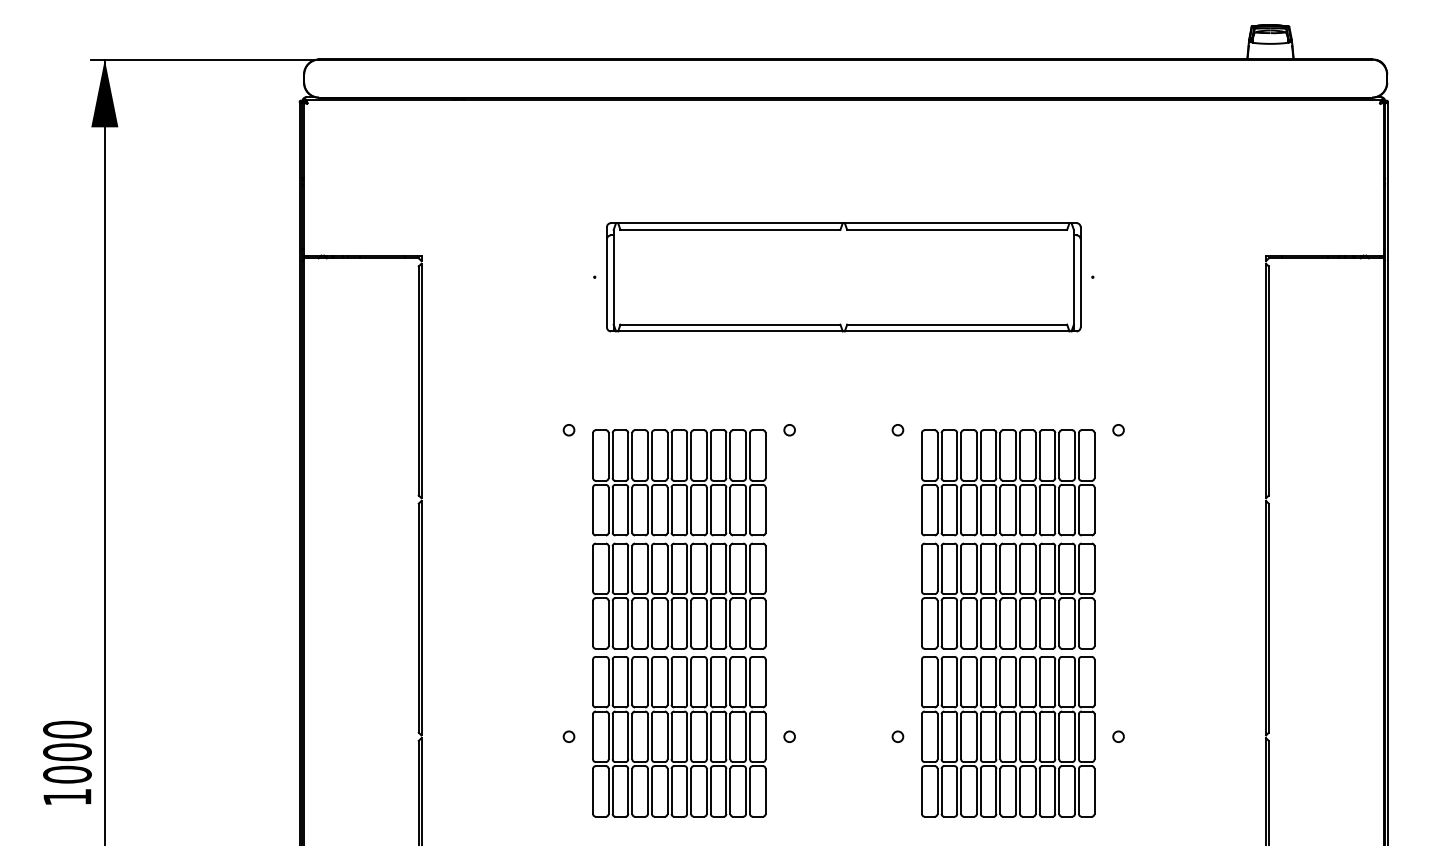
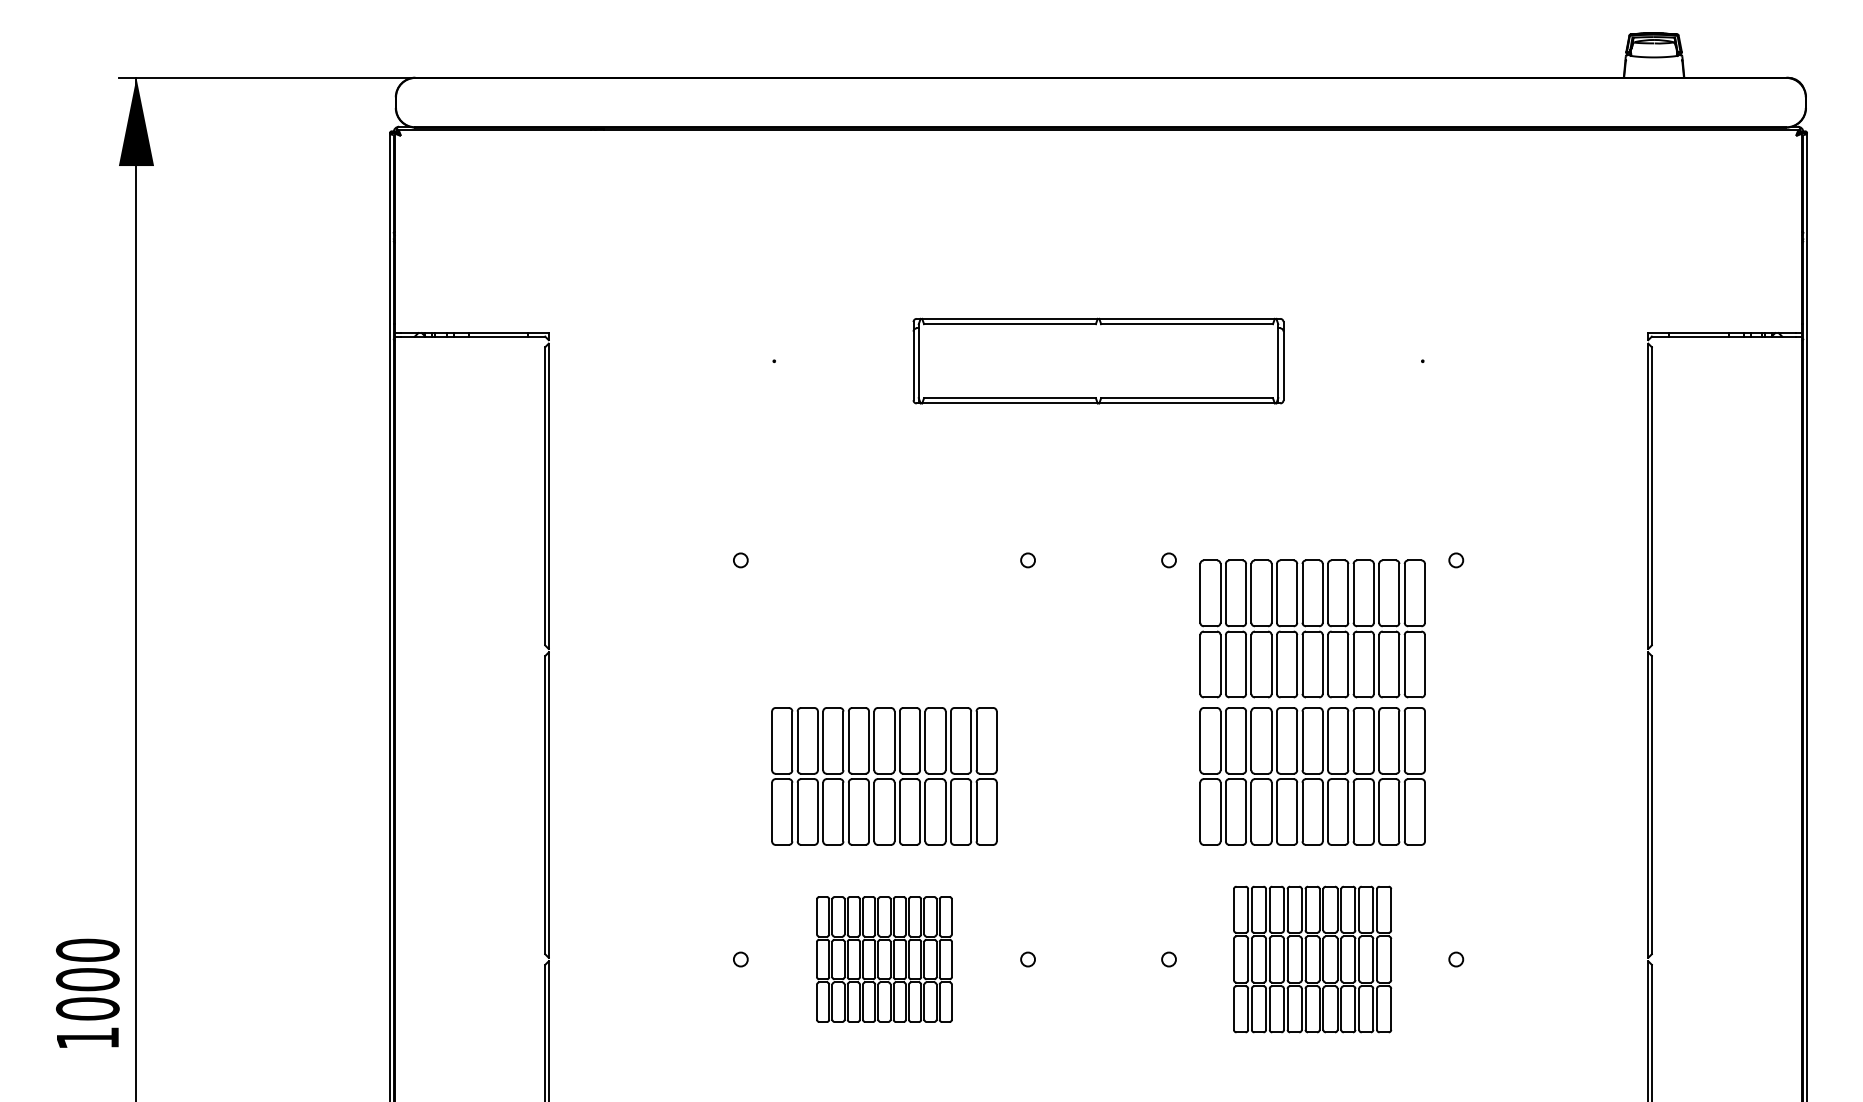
part: (843, 276) -> (1098, 360), size x0.6
part: (679, 482) -> (884, 628), removed
part: (679, 736) -> (884, 959), size x0.6
part: (1008, 736) -> (1312, 959), size x0.7

